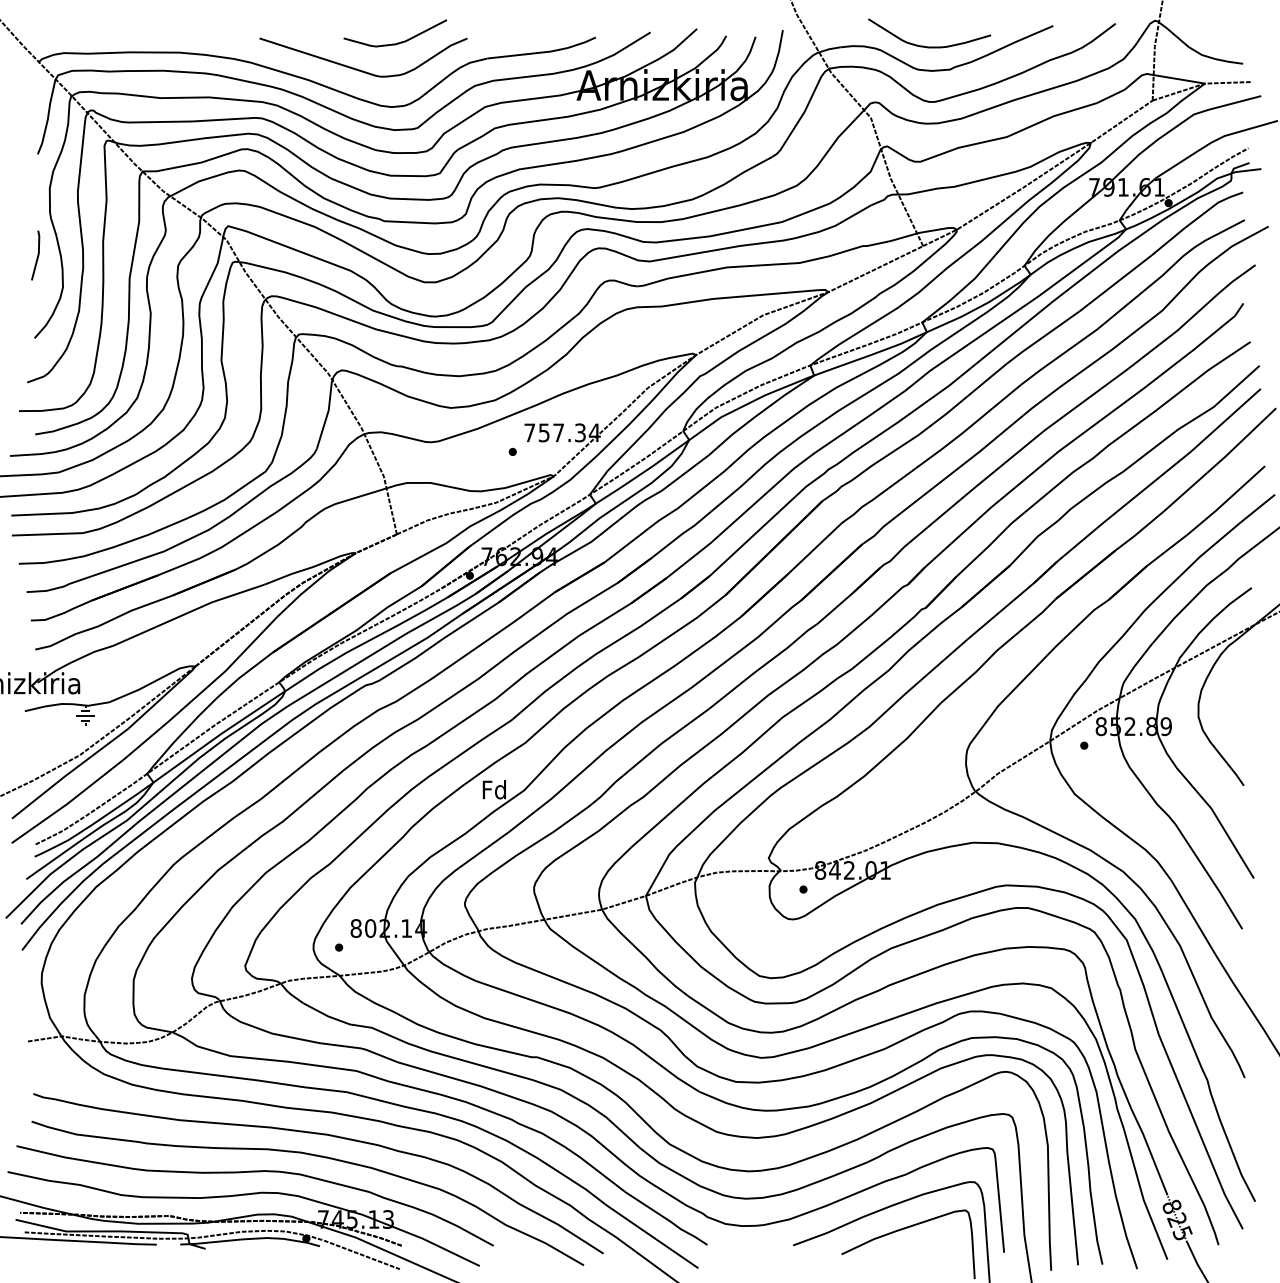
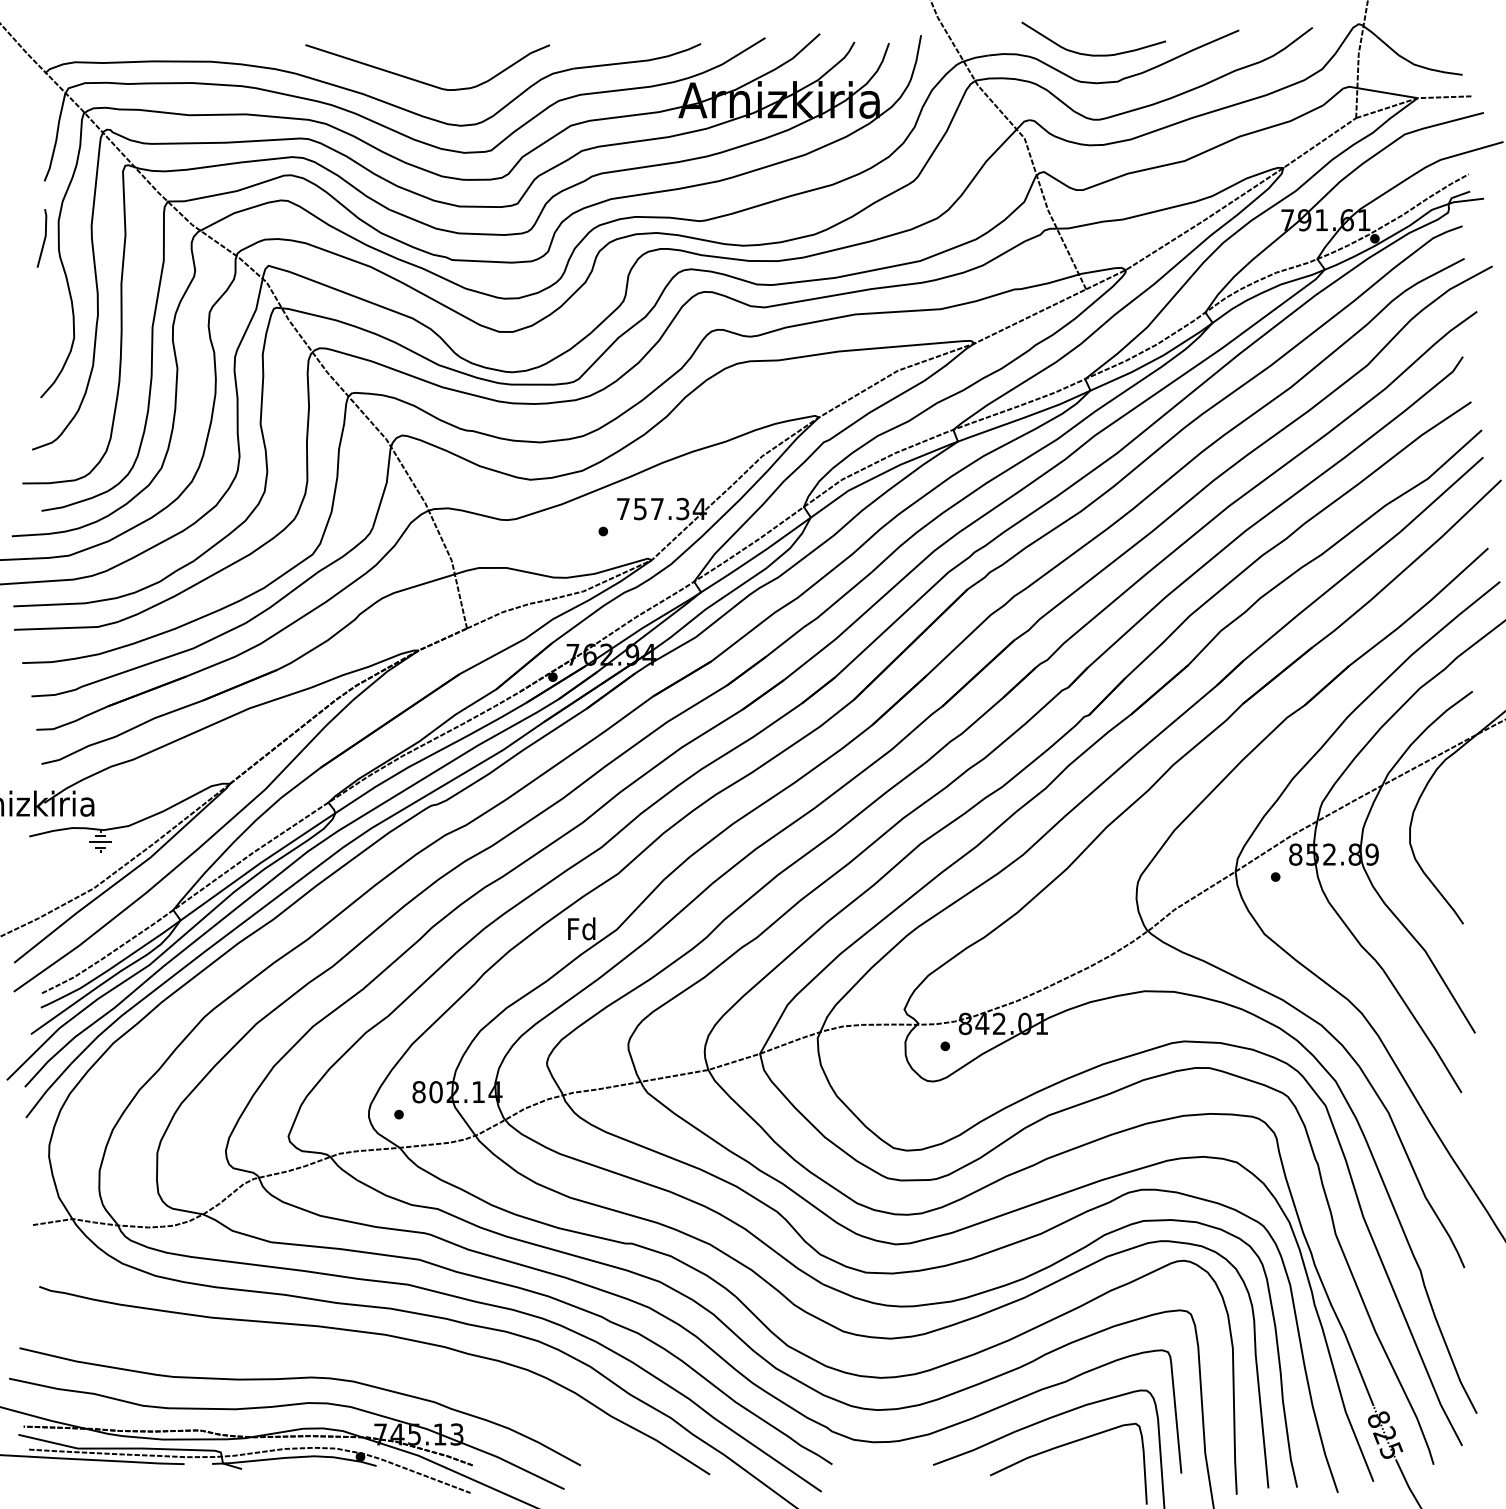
curve: (399, 42) -> (469, 49), removed
line: (36, 256) -> (43, 239), moved
curve: (316, 1156) -> (372, 1360), removed

